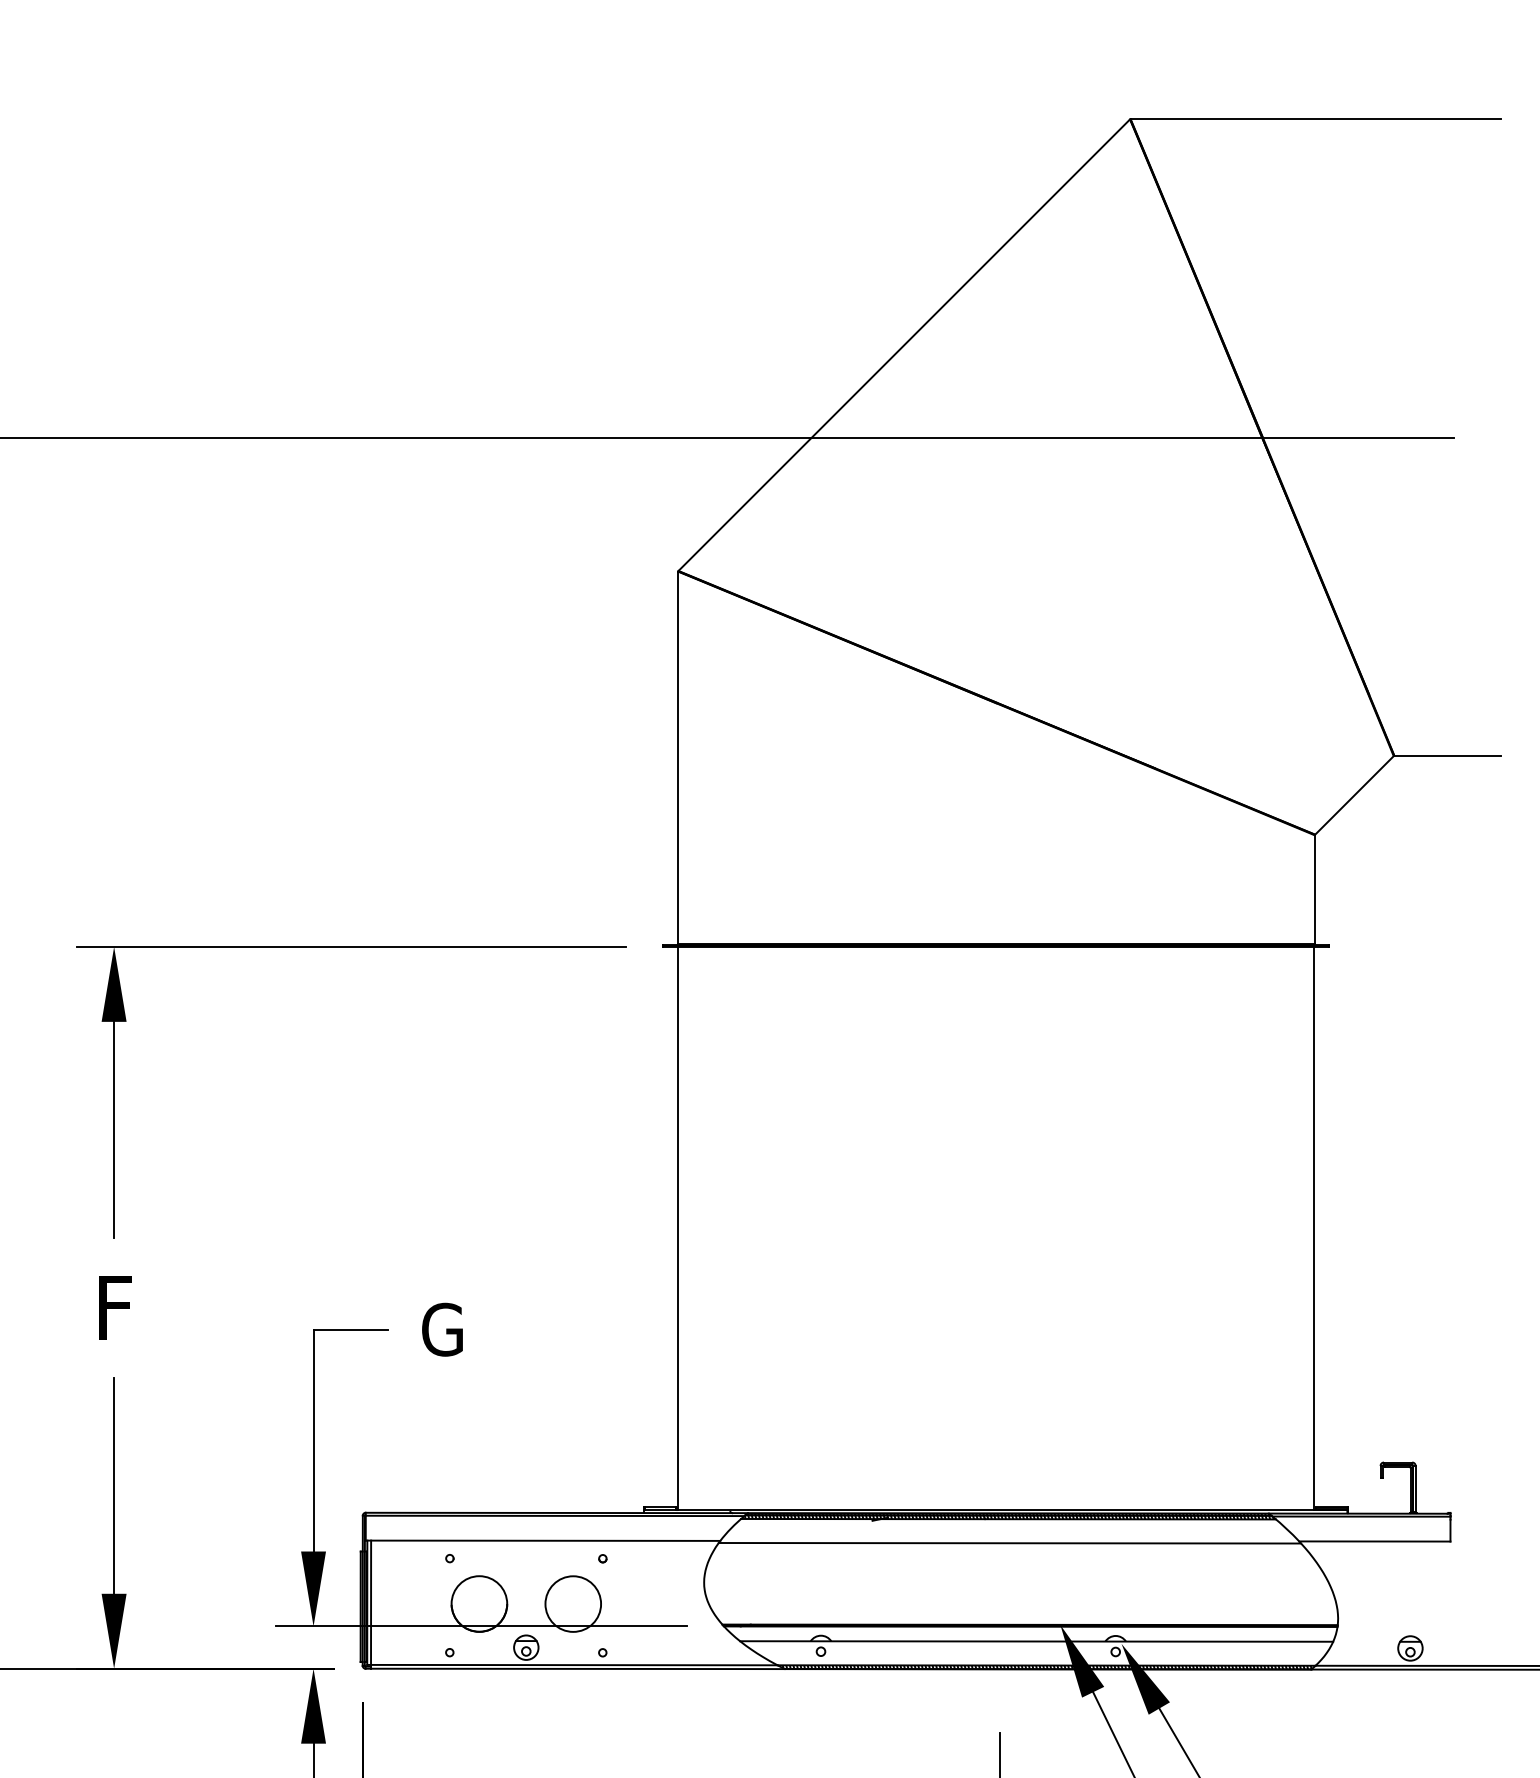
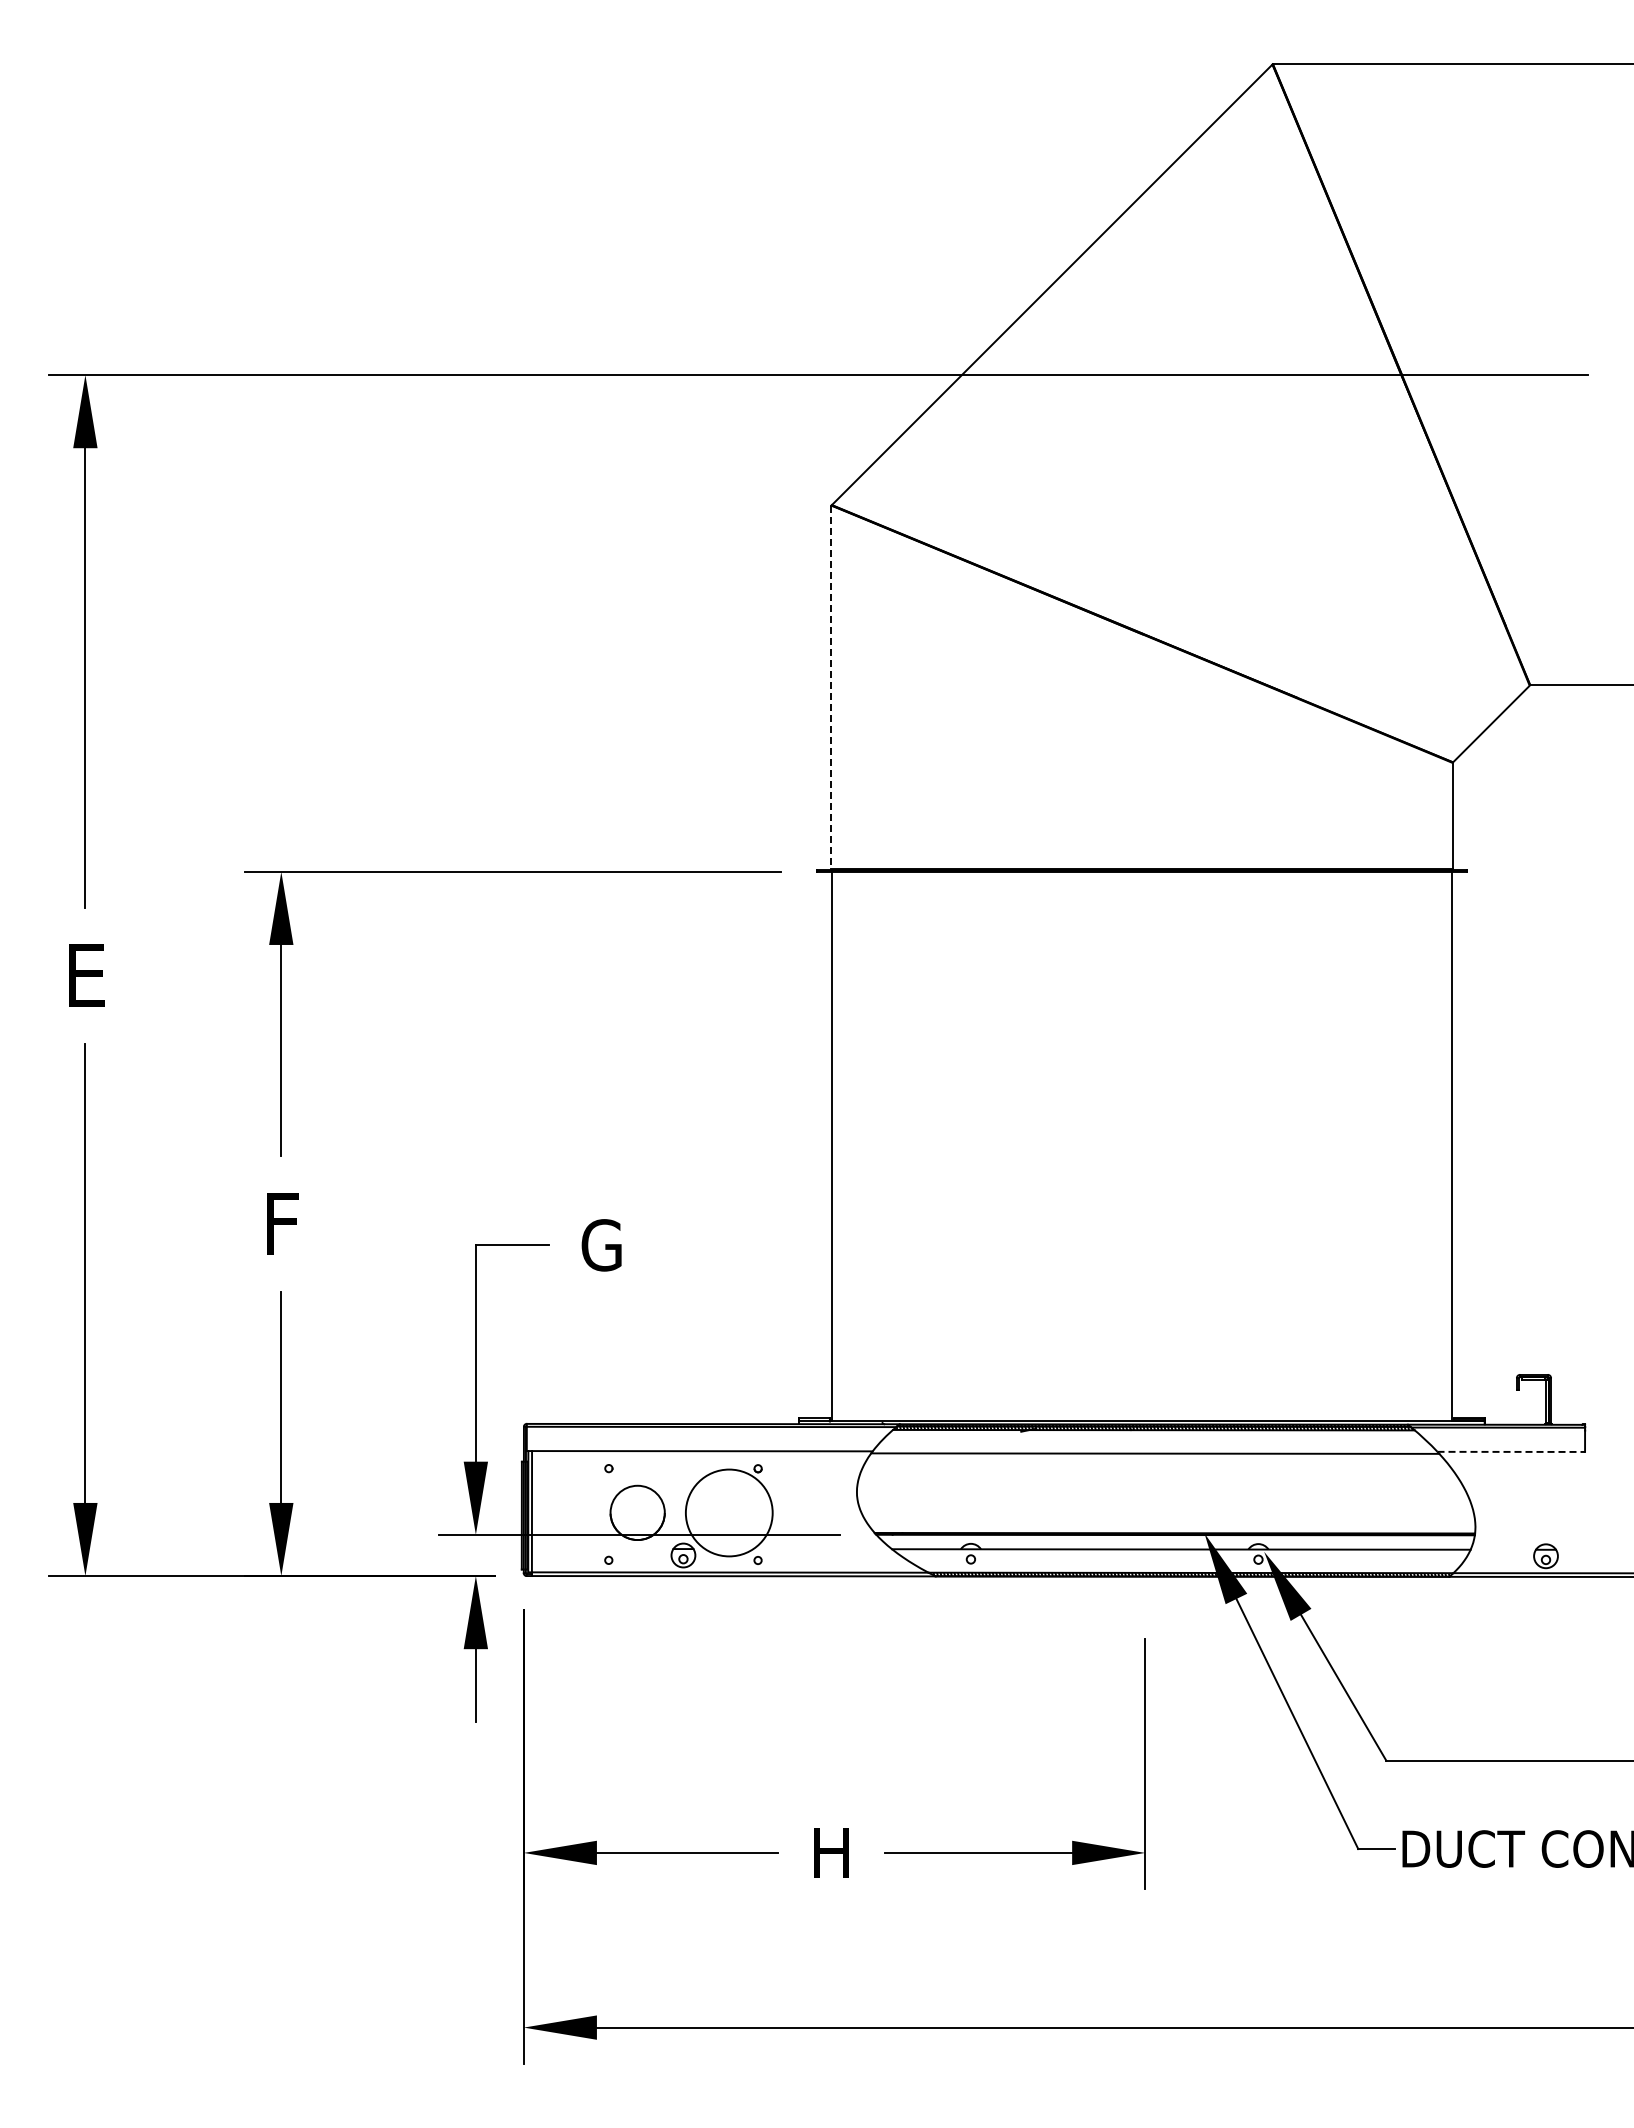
line: (678, 757) -> (831, 687), solid -> dashed
line: (1375, 1541) -> (1511, 1451), solid -> dashed
circle: (573, 1603) -> (729, 1512), size x1.6

